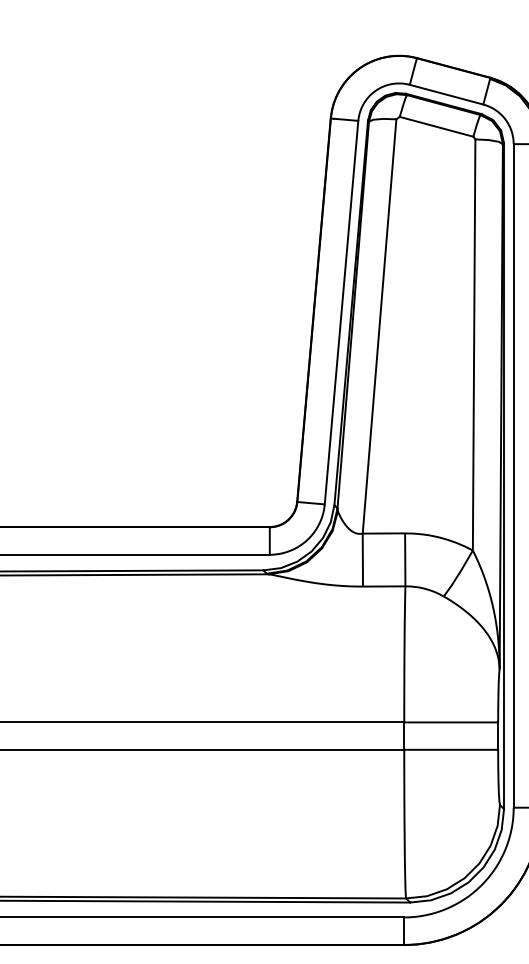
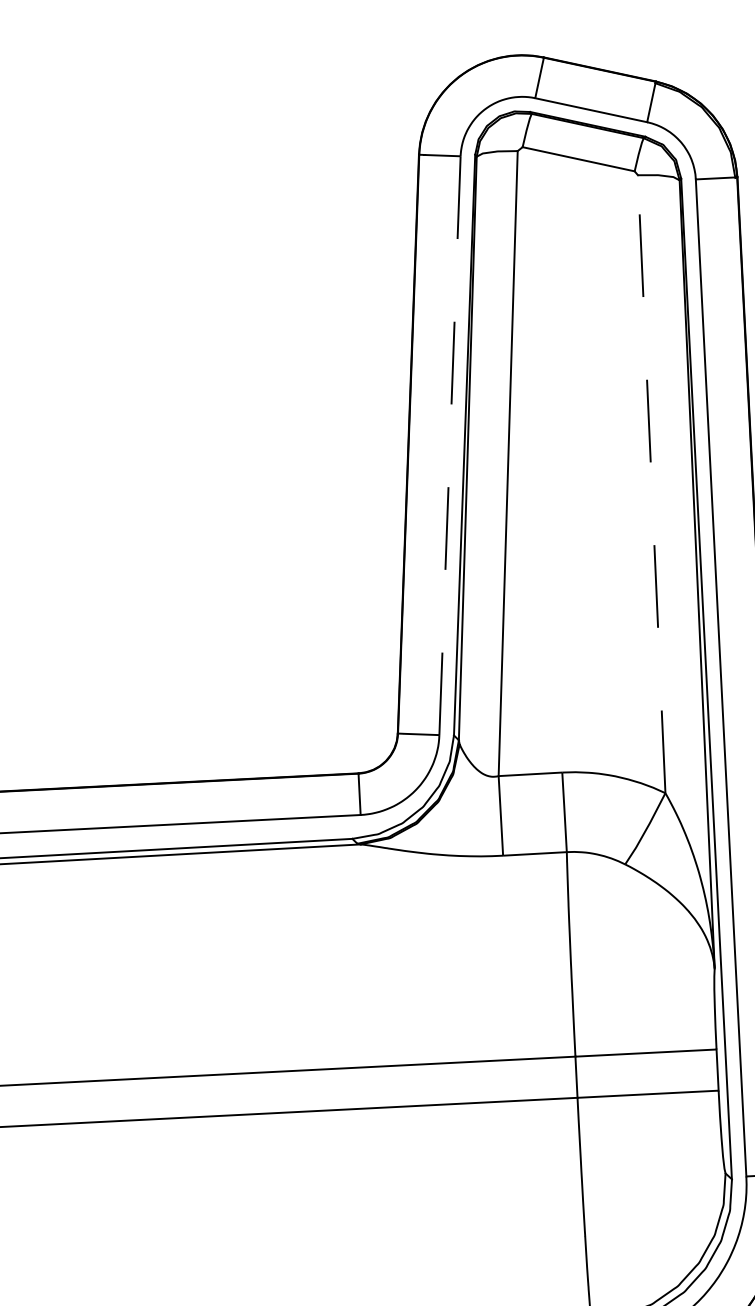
line: (341, 313) -> (450, 446), solid -> dashed
line: (474, 344) -> (652, 483), solid -> dashed

